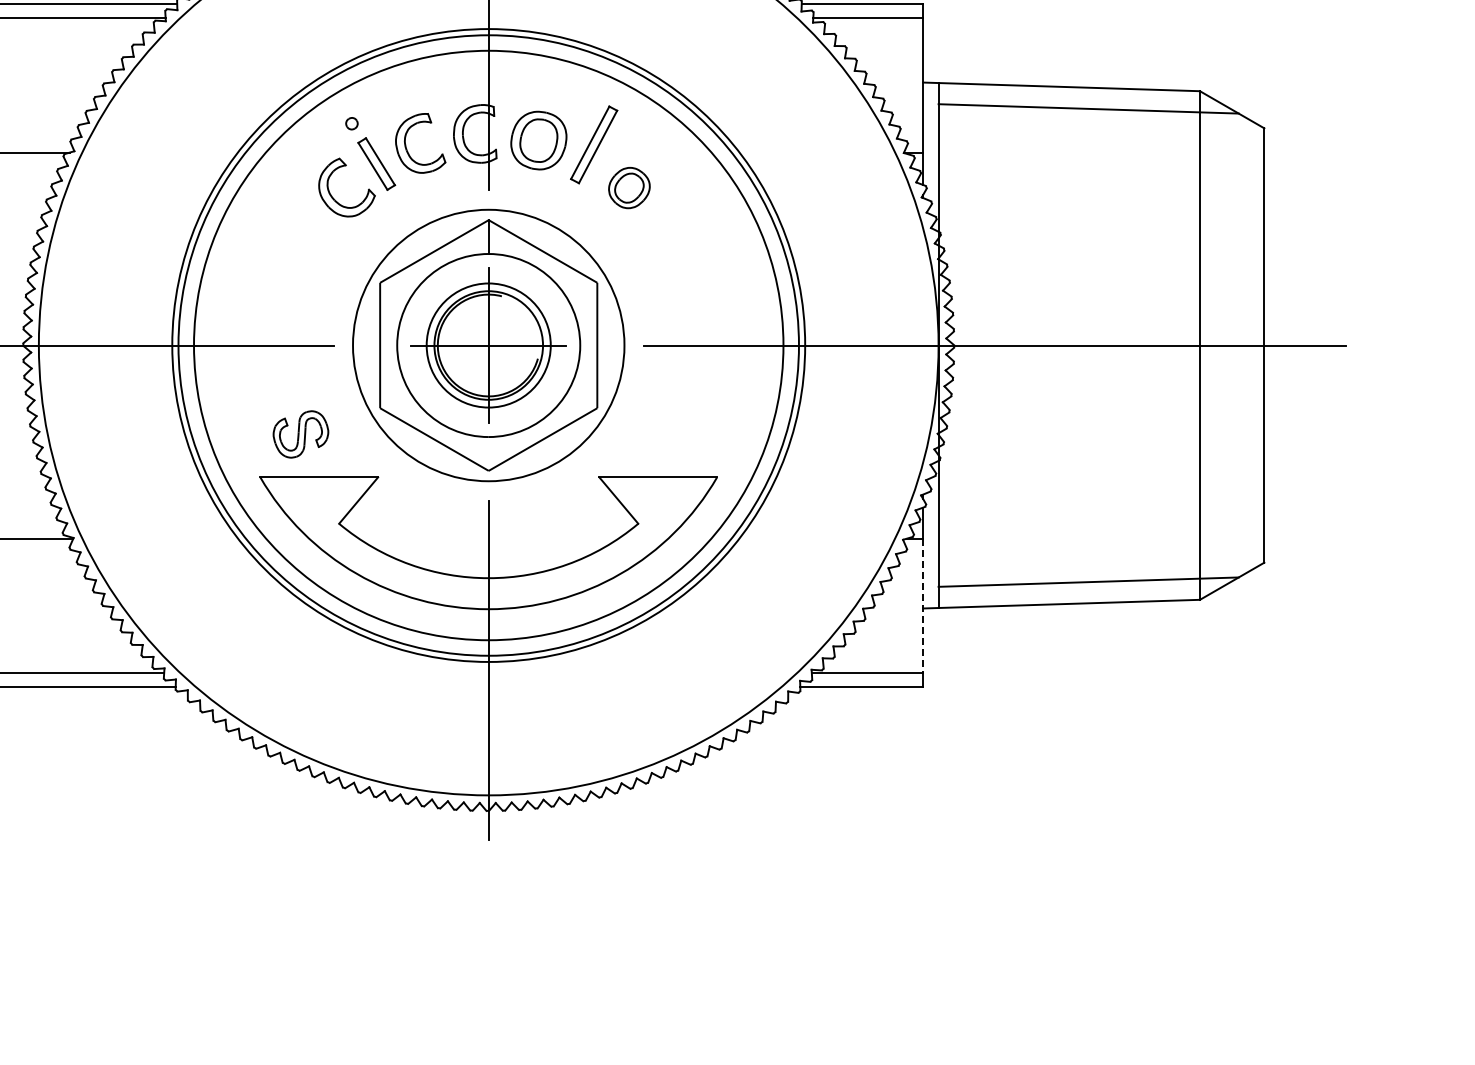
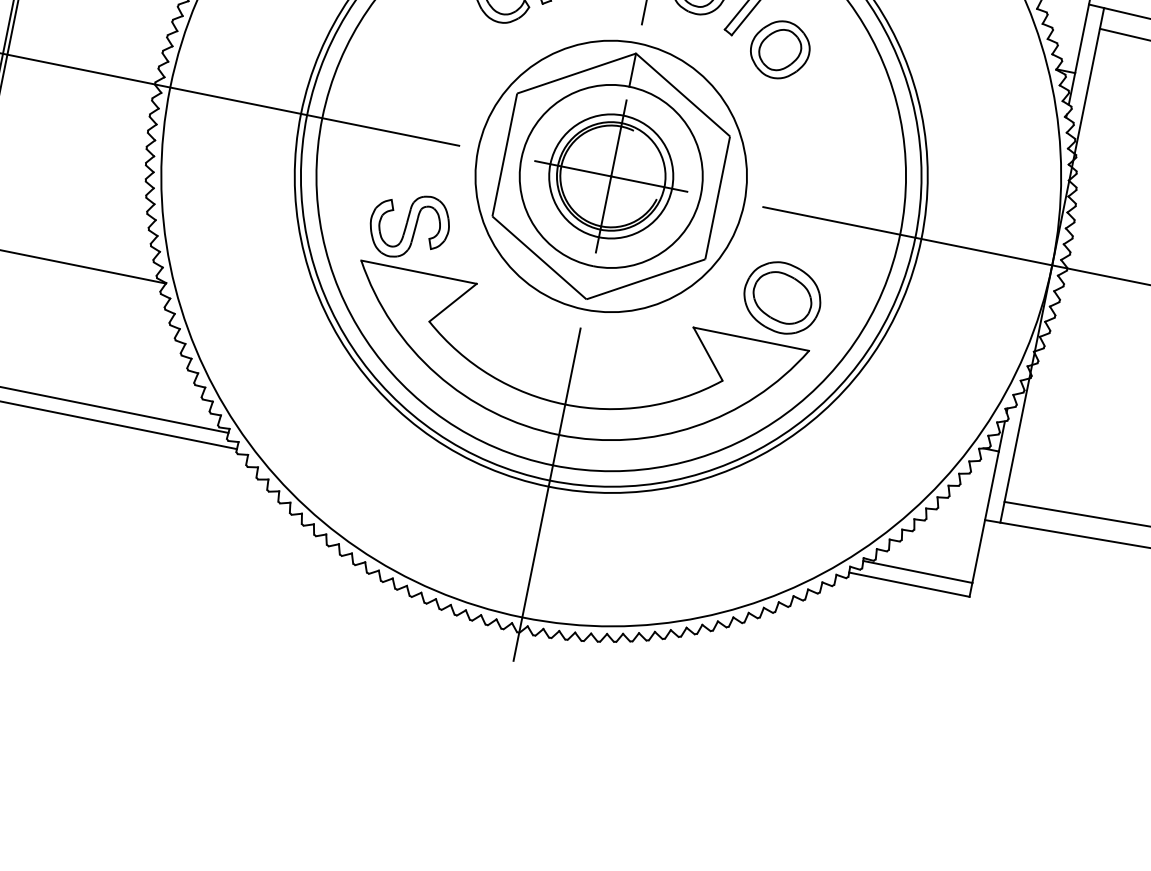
part: (629, 187) -> (780, 49), size x1.43
part: (680, 430) -> (782, 297), added
part: (300, 434) -> (409, 226), size x1.43
line: (923, 606) -> (985, 518), dashed -> solid

